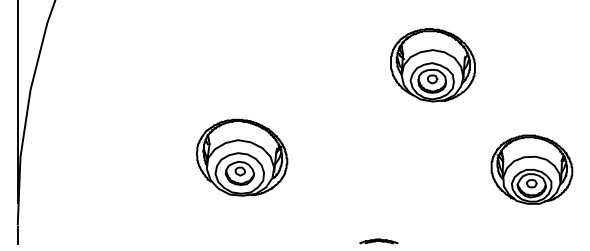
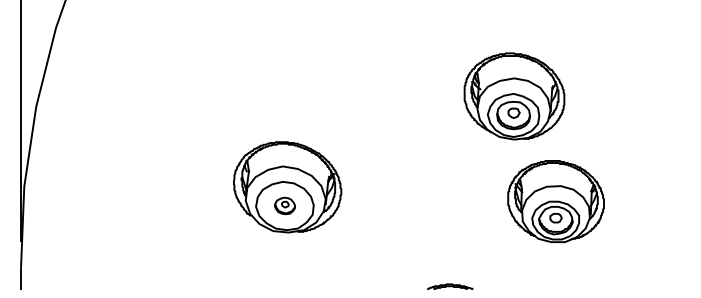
part: (433, 65) -> (514, 96), moved
part: (531, 169) -> (555, 201), moved
part: (239, 173) -> (284, 205), size x0.6

